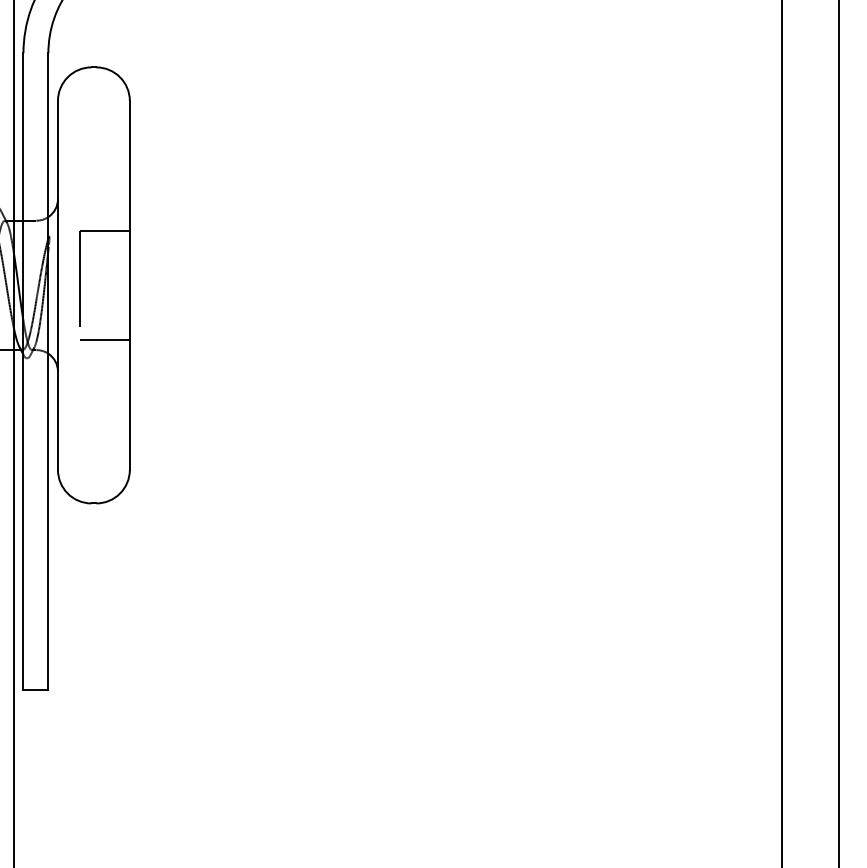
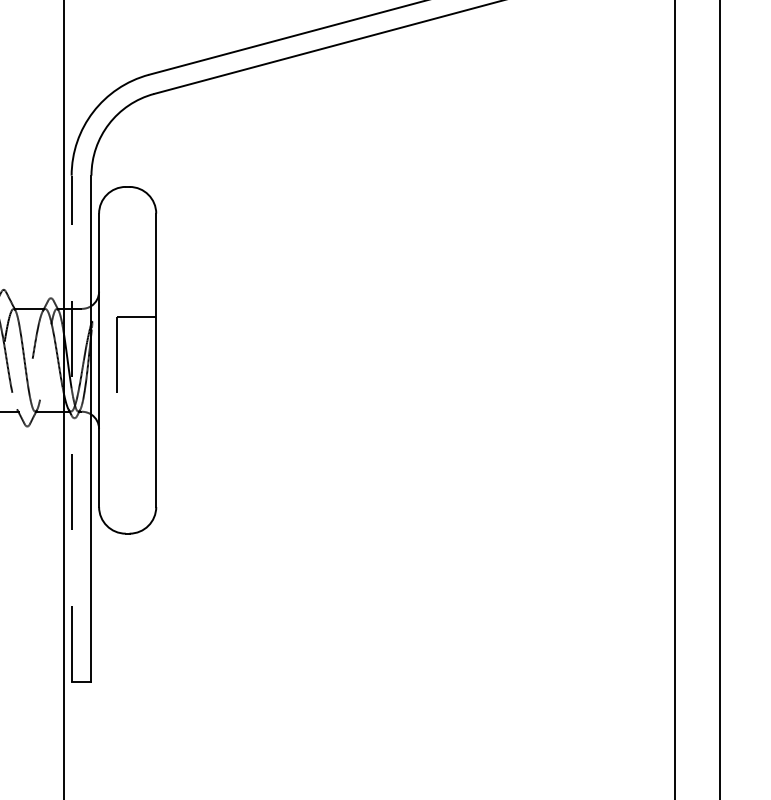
line: (105, 339) -> (136, 403), removed
line: (23, 371) -> (71, 428), solid -> dashed

